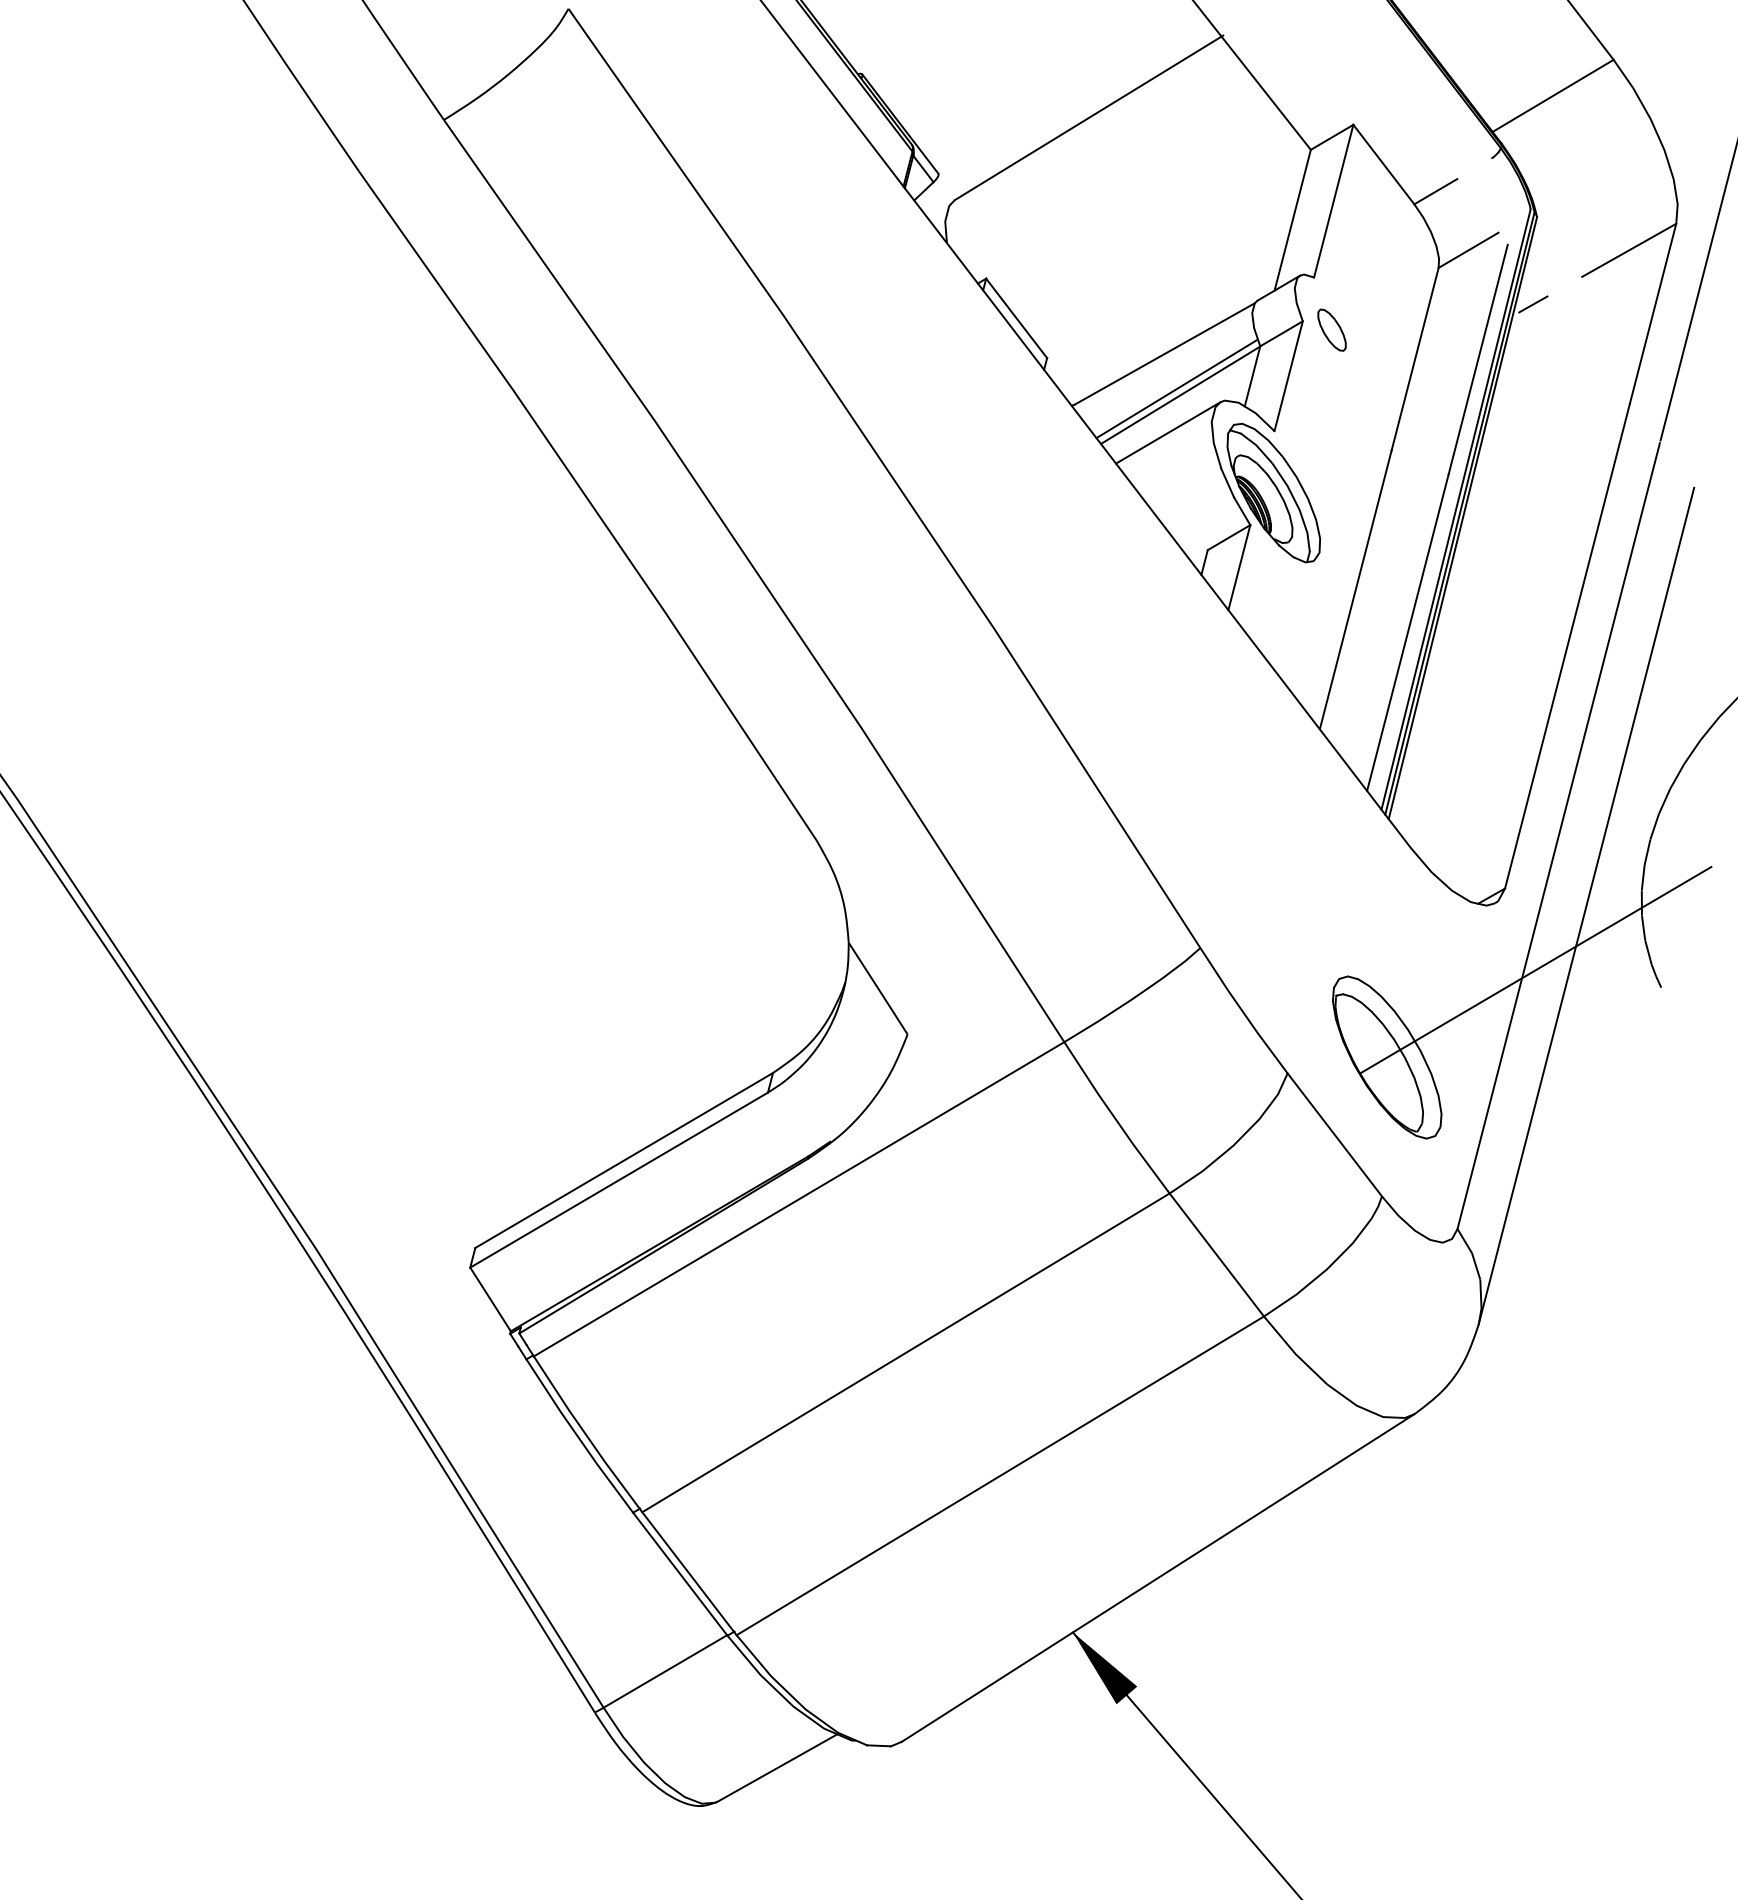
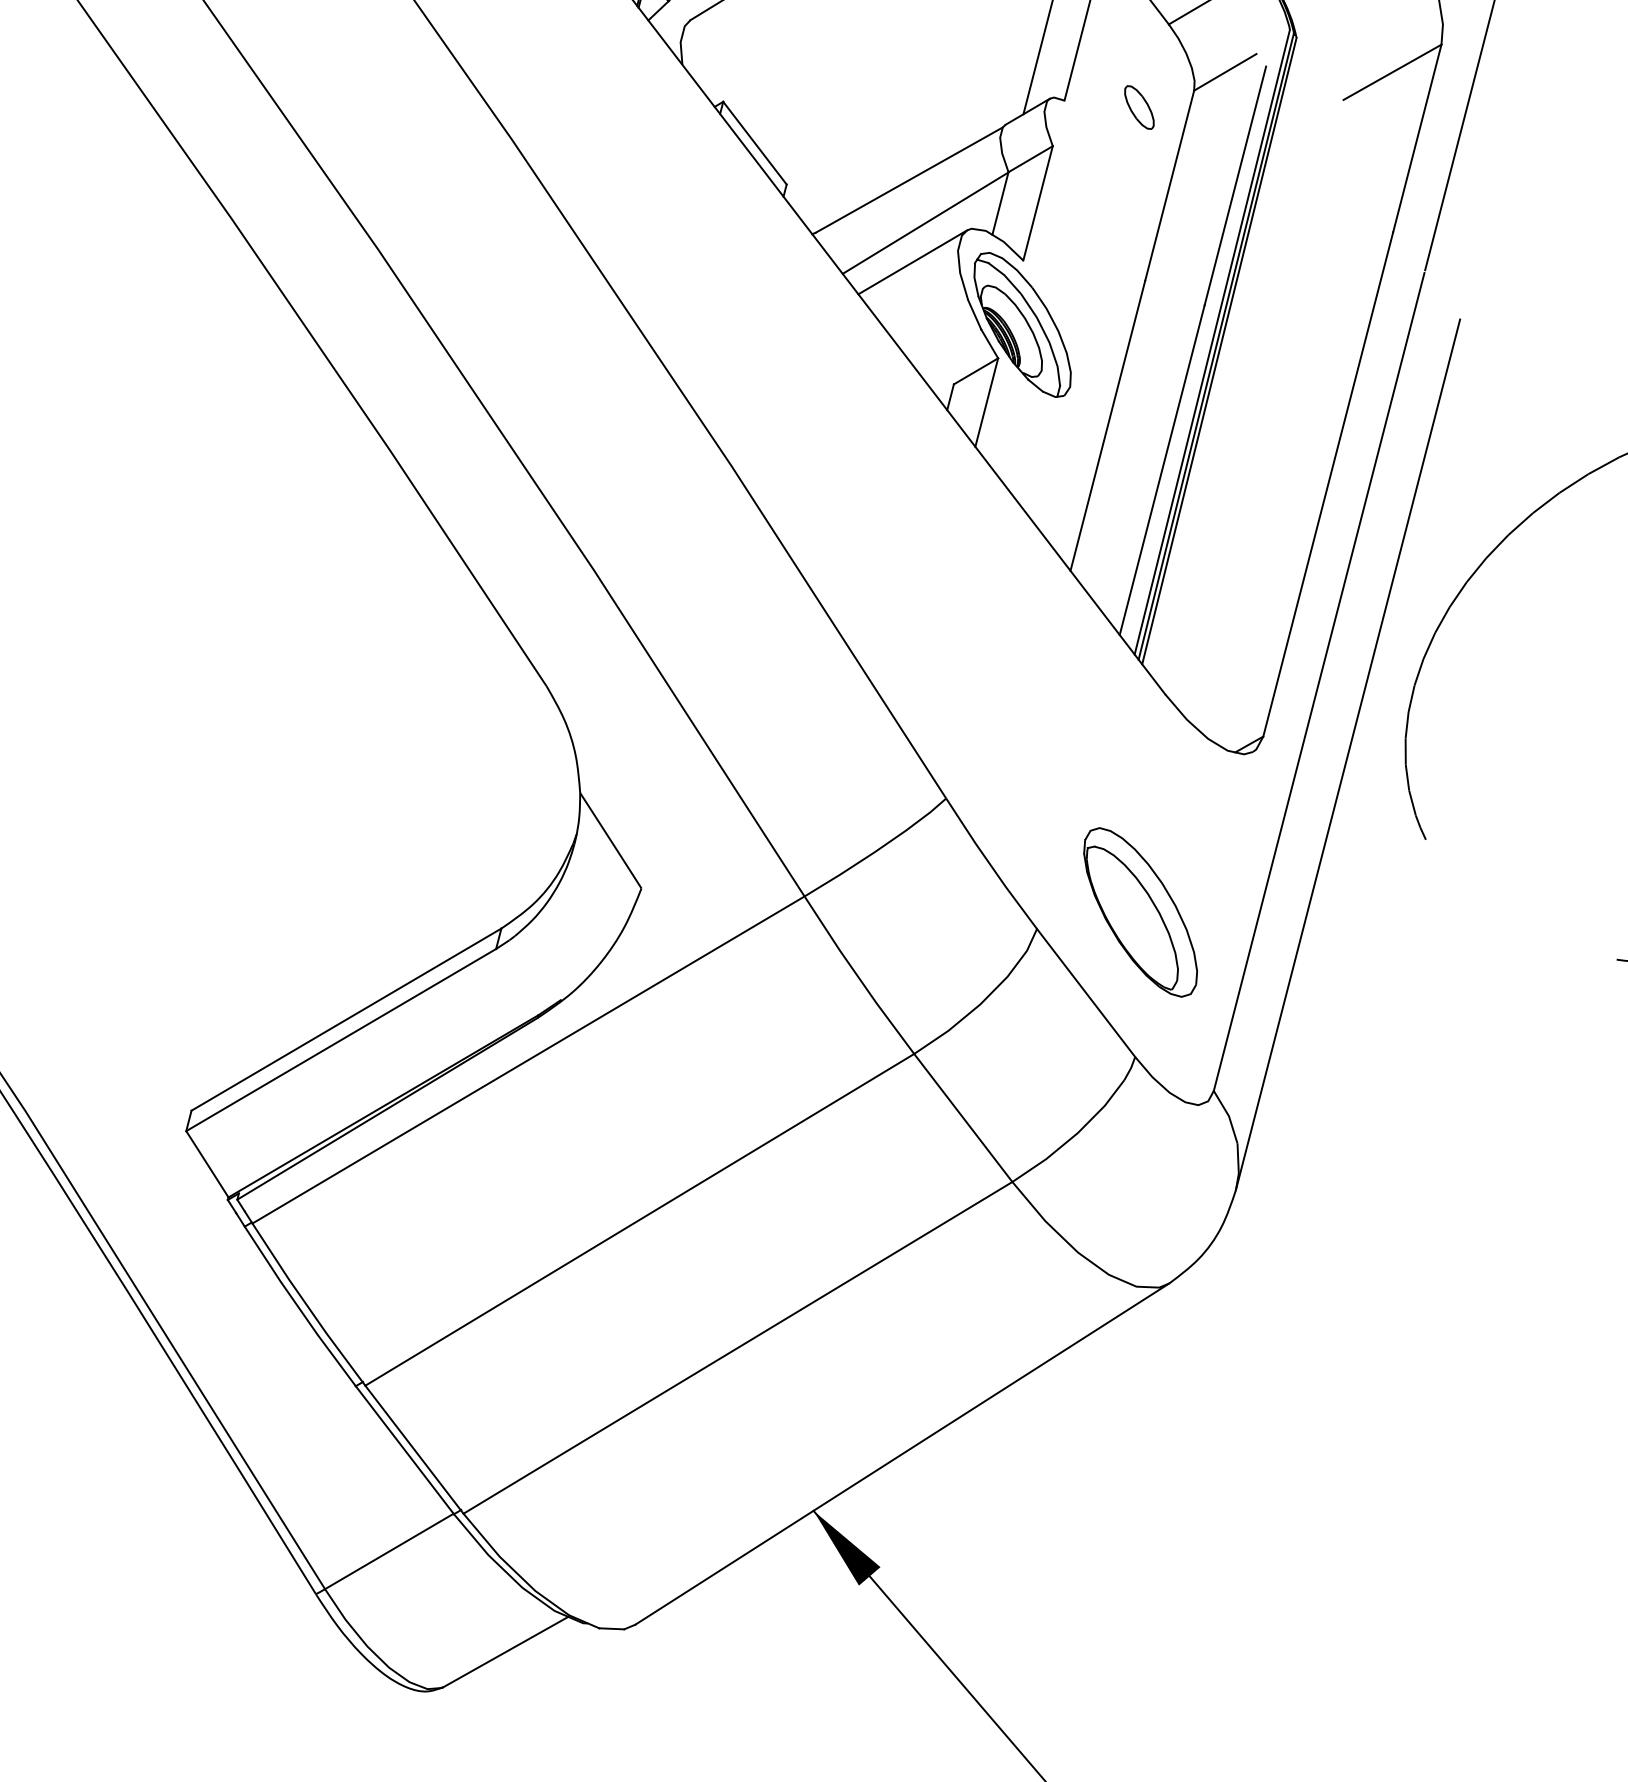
line: (1533, 304) -> (1292, 128), removed
part: (1331, 329) -> (1138, 106), moved
line: (1176, 389) -> (921, 217), removed
line: (1536, 969) -> (1296, 820), removed

